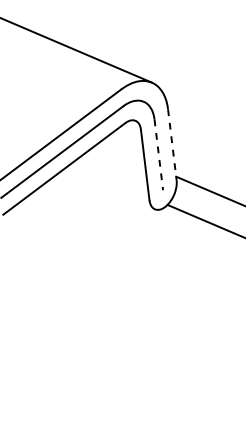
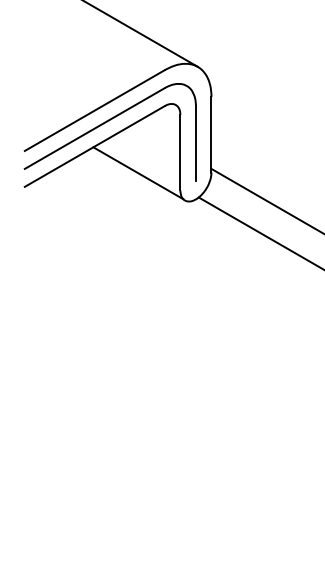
line: (172, 144) -> (211, 134), dashed -> solid
line: (158, 154) -> (195, 143), dashed -> solid
line: (108, 189) -> (138, 173), added

